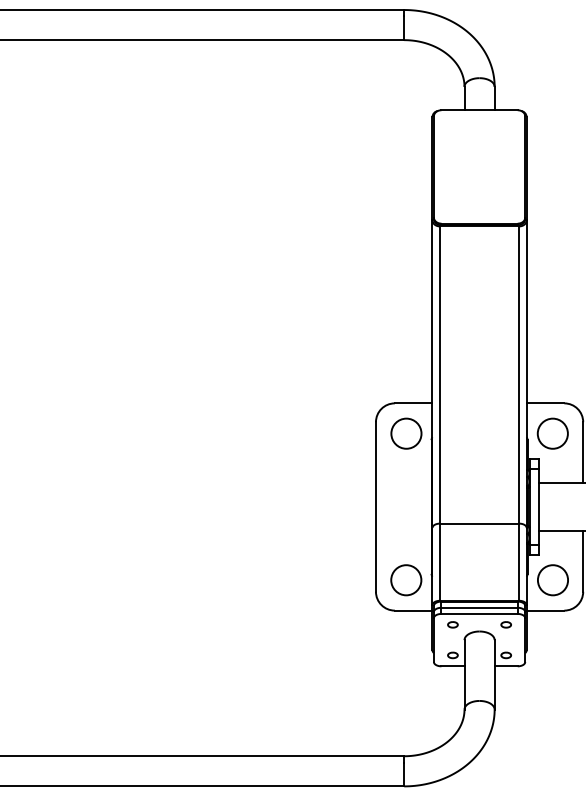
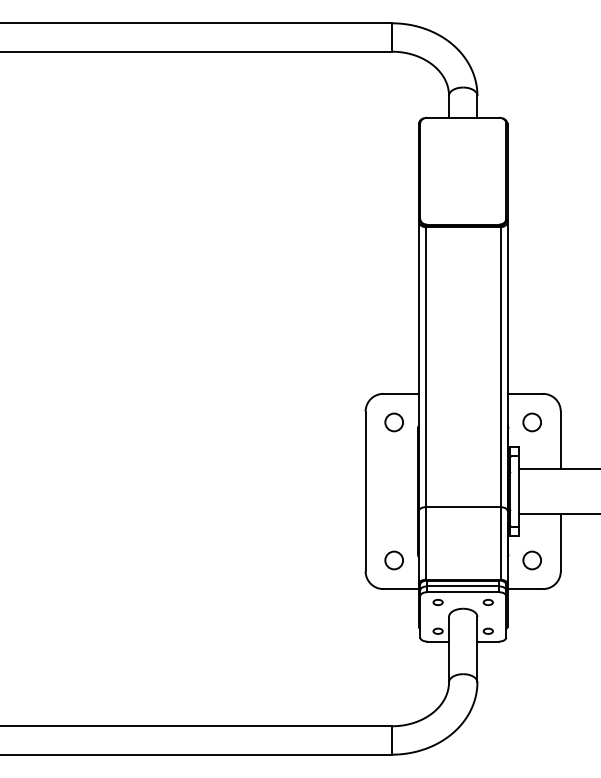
circle: (405, 433) -> (393, 422), size x0.62
circle: (553, 433) -> (532, 422), size x0.62
circle: (406, 580) -> (394, 560), size x0.62
circle: (552, 580) -> (531, 560), size x0.62

